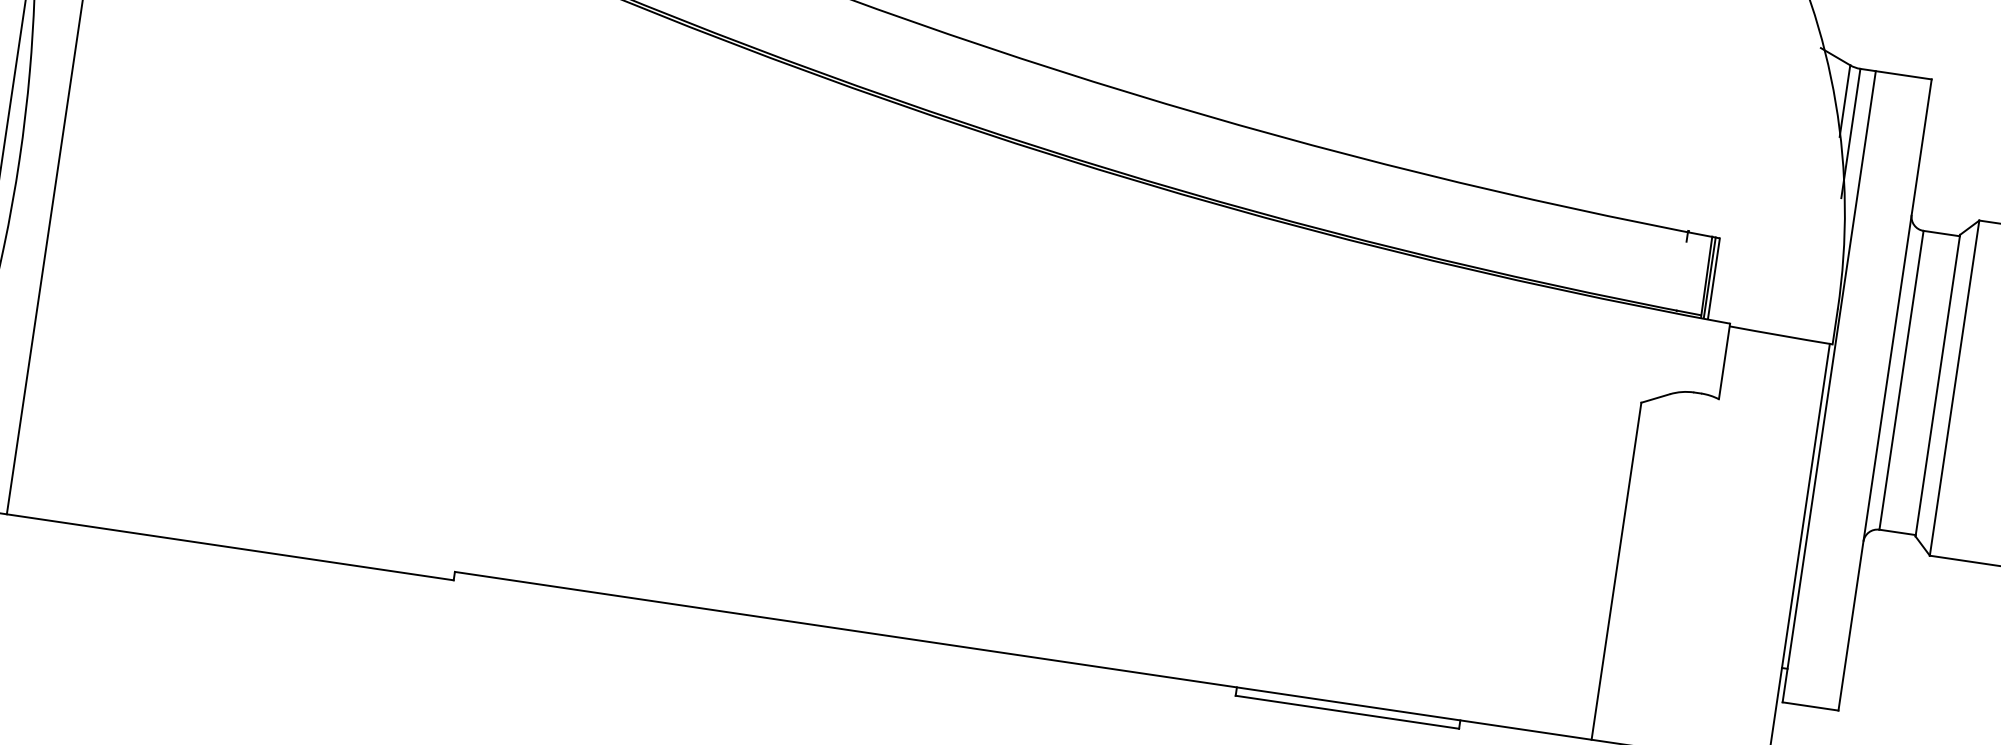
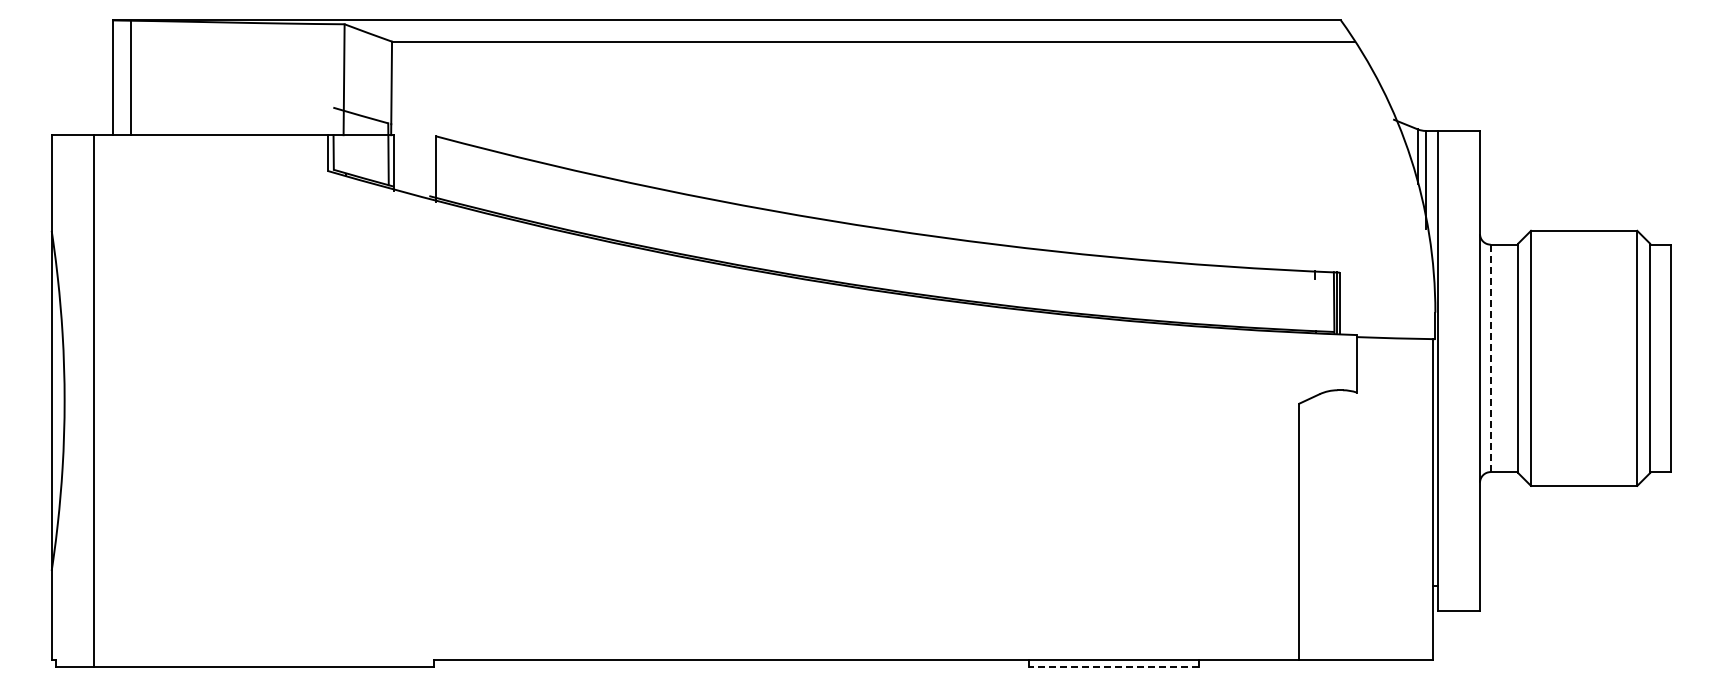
line: (1901, 380) -> (1490, 358), solid -> dashed
line: (1346, 711) -> (1113, 666), solid -> dashed

